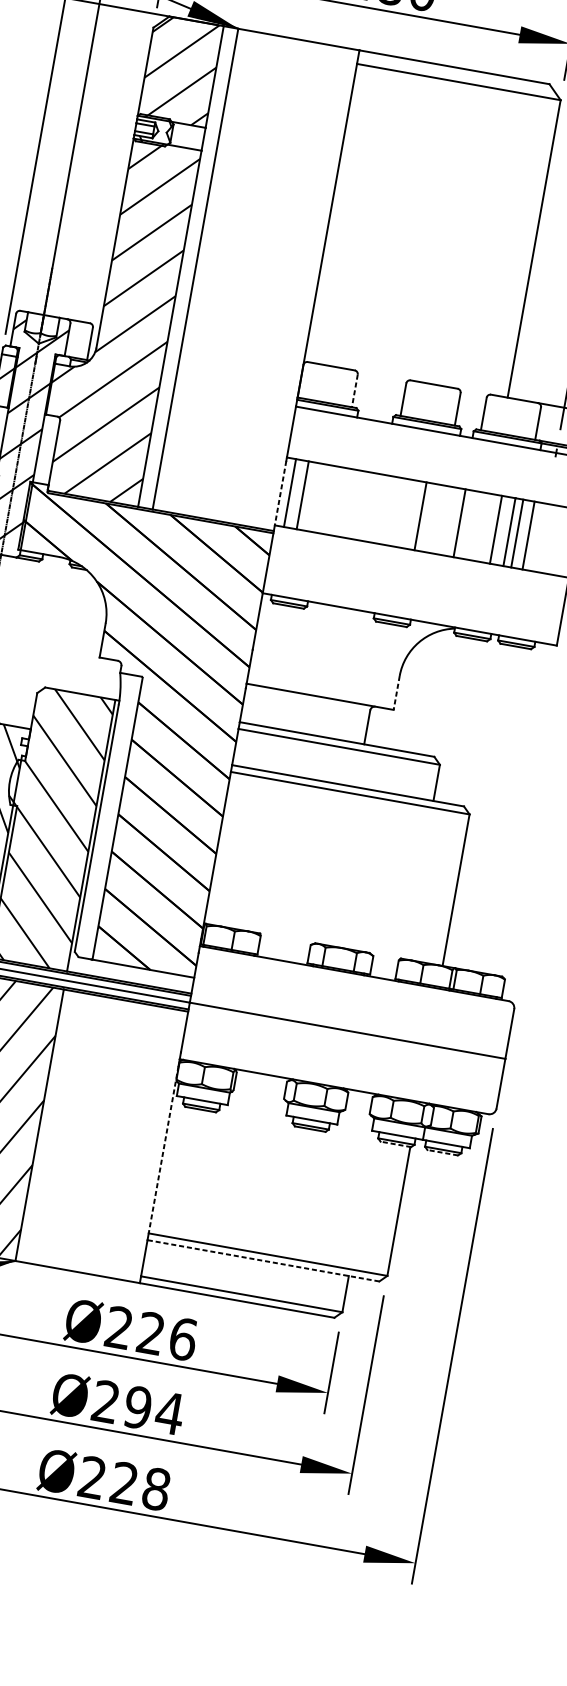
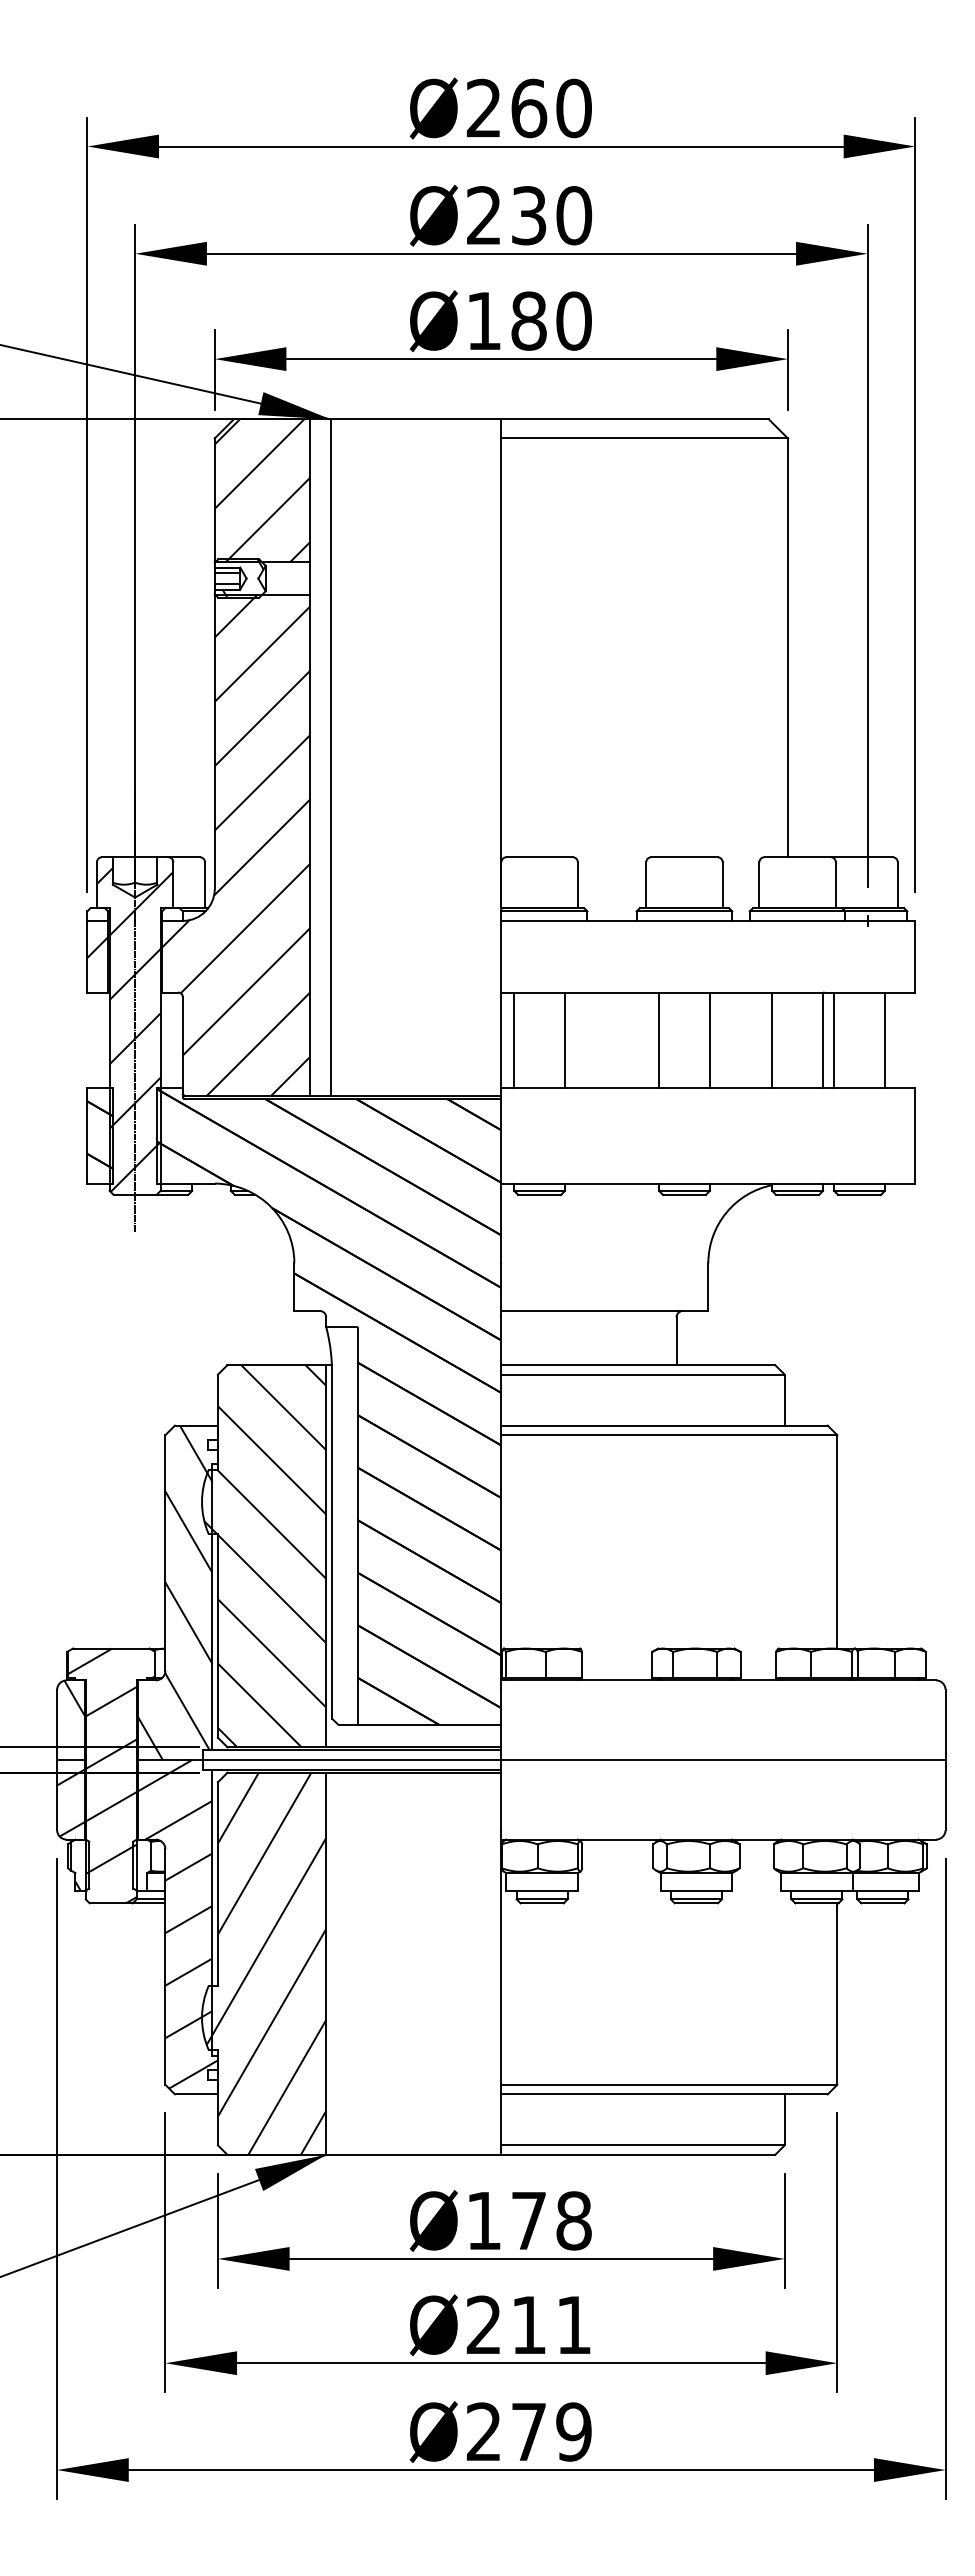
line: (354, 391) -> (577, 885), dashed -> solid
line: (280, 493) -> (501, 1043), dashed -> solid
line: (303, 495) -> (565, 1040), moved
line: (420, 516) -> (658, 1040), moved
line: (459, 523) -> (709, 1040), moved
line: (496, 529) -> (772, 1040), moved
line: (528, 535) -> (885, 1040), moved
line: (396, 693) -> (708, 1287), dashed -> solid
line: (395, 1144) -> (816, 1903), dashed -> solid
line: (163, 1150) -> (501, 1967), dashed -> solid
line: (442, 1152) -> (882, 1903), dashed -> solid
line: (263, 1260) -> (664, 2094), dashed -> solid
text: (151, 1333) -> (529, 2220), Ø226 -> Ø178
text: (154, 1409) -> (551, 2324), Ø294 -> Ø211
text: (140, 1485) -> (551, 2431), Ø228 -> Ø279

